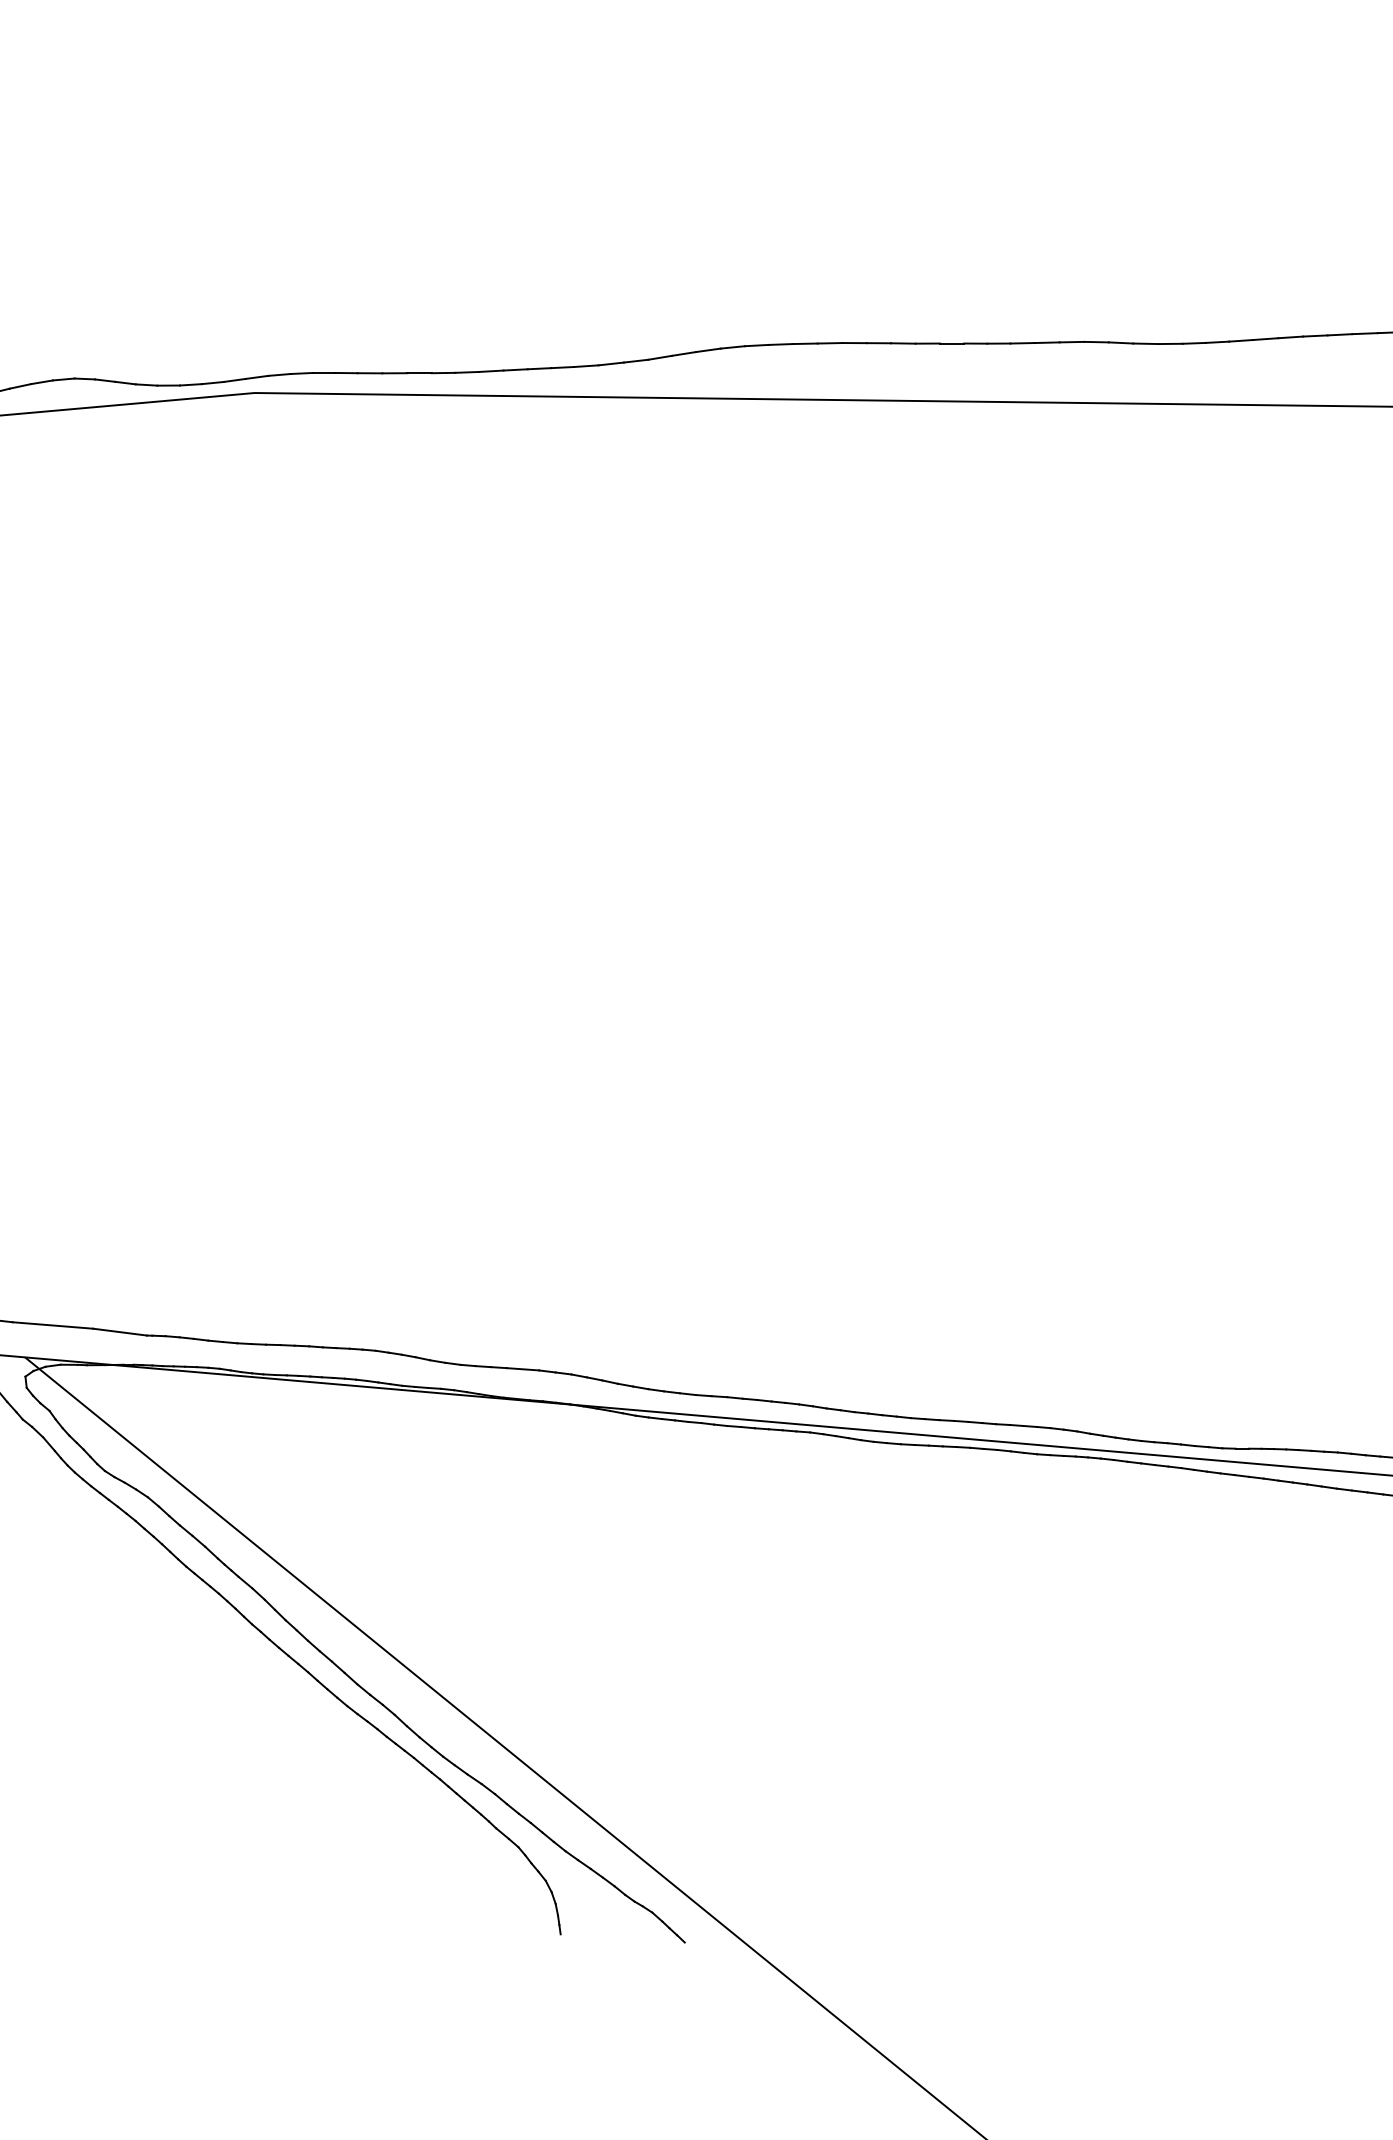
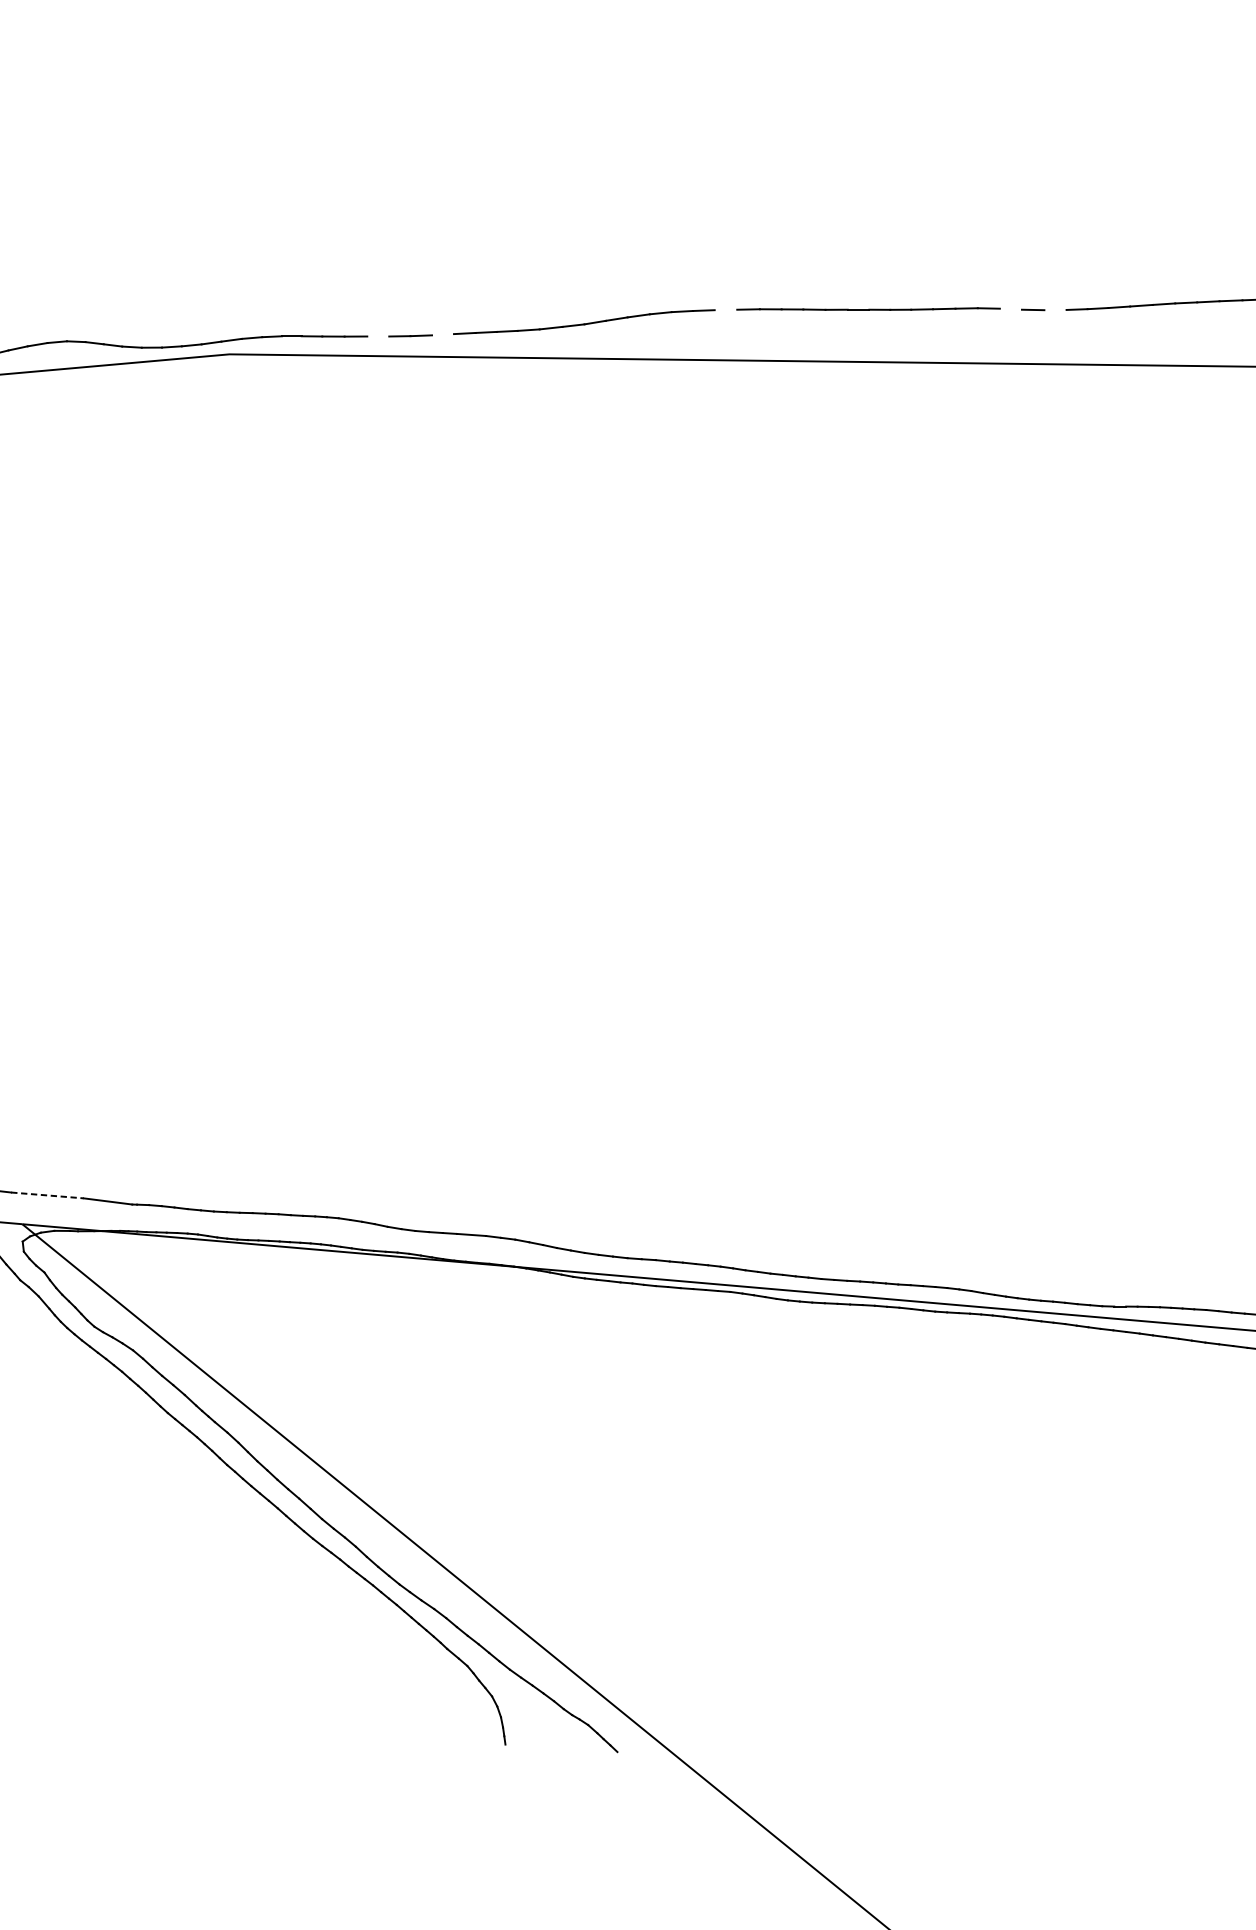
line: (1120, 342) -> (1010, 308), removed
line: (804, 343) -> (725, 309), removed
line: (1170, 343) -> (1055, 309), removed
line: (491, 370) -> (443, 334), removed
line: (419, 373) -> (378, 336), removed
line: (53, 1325) -> (48, 1195), solid -> dashed

